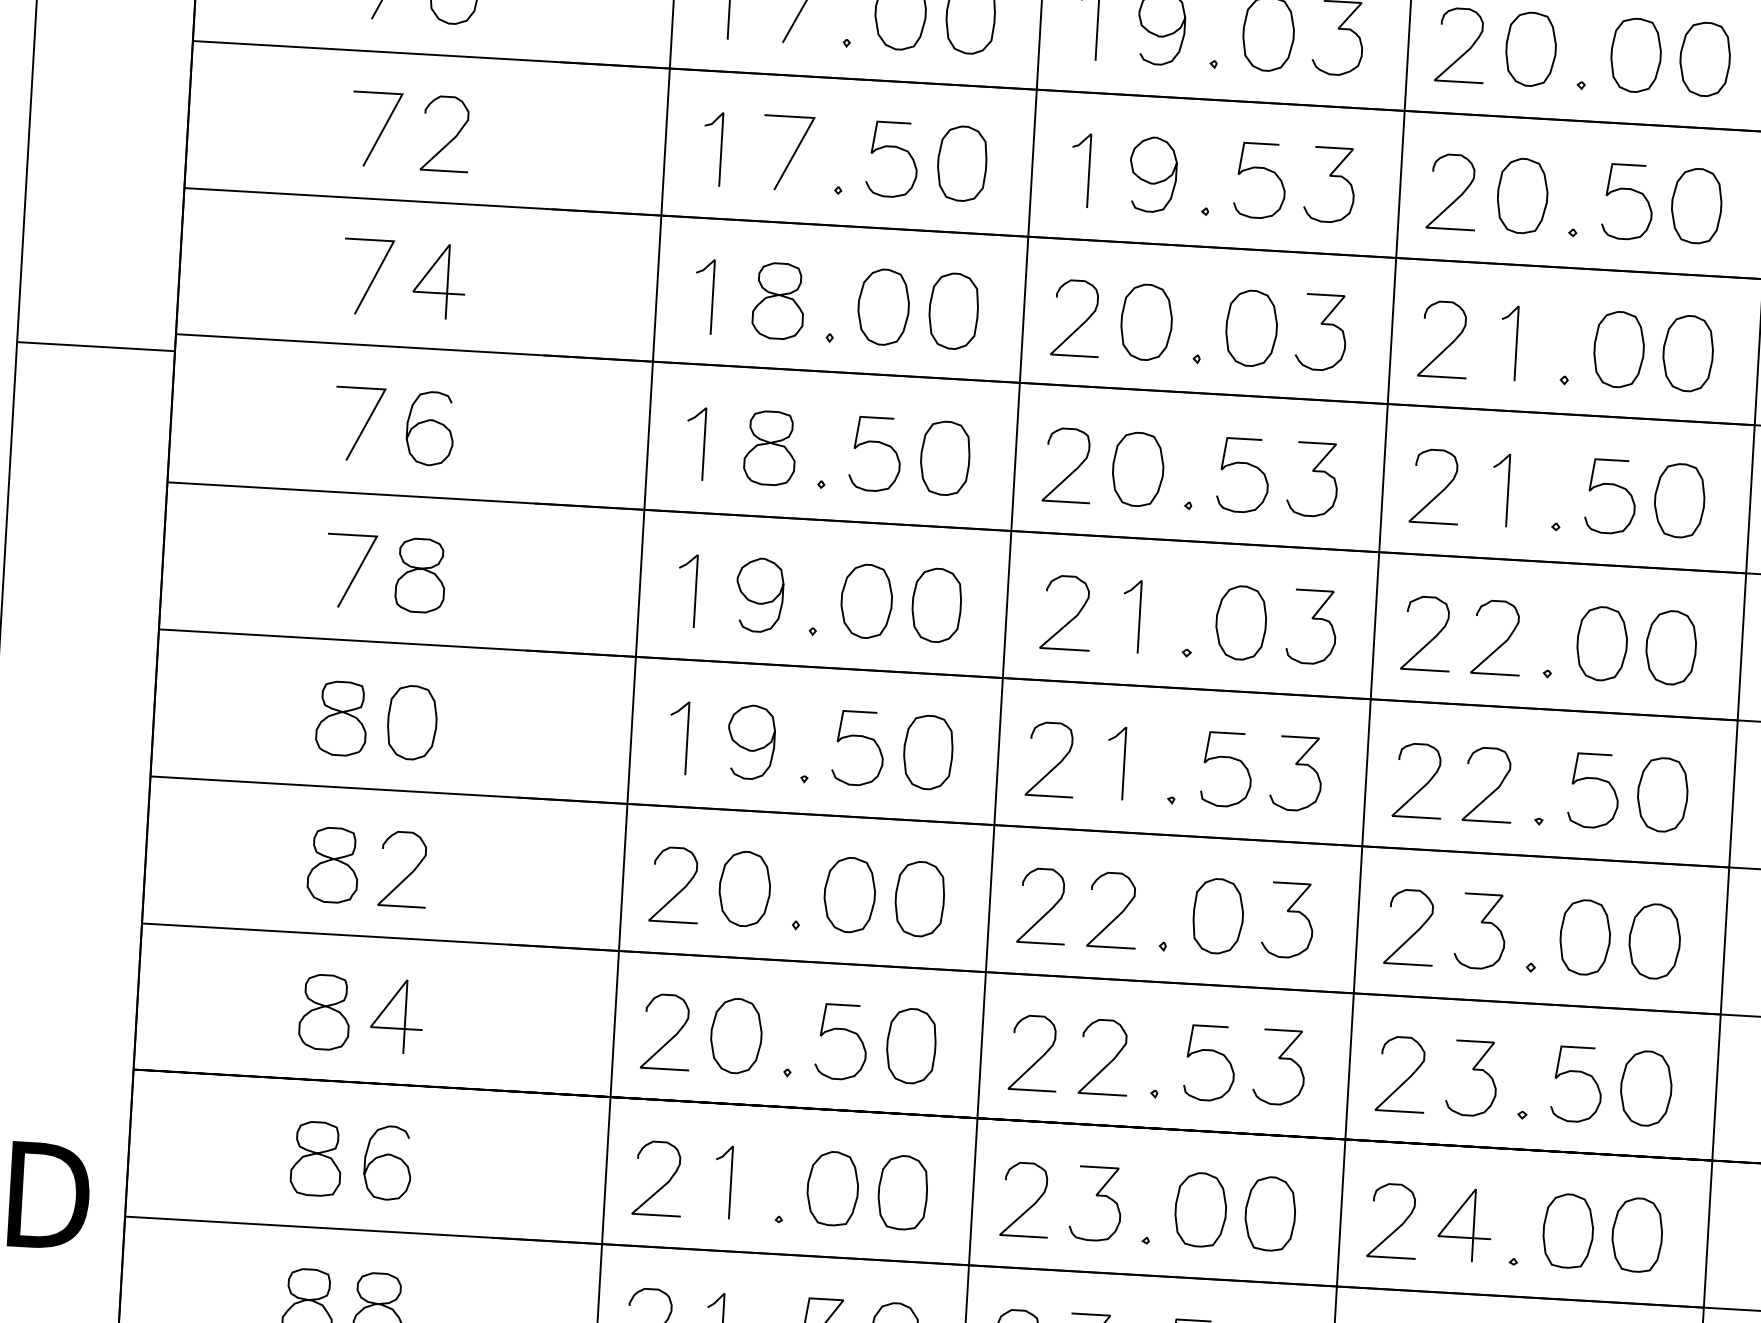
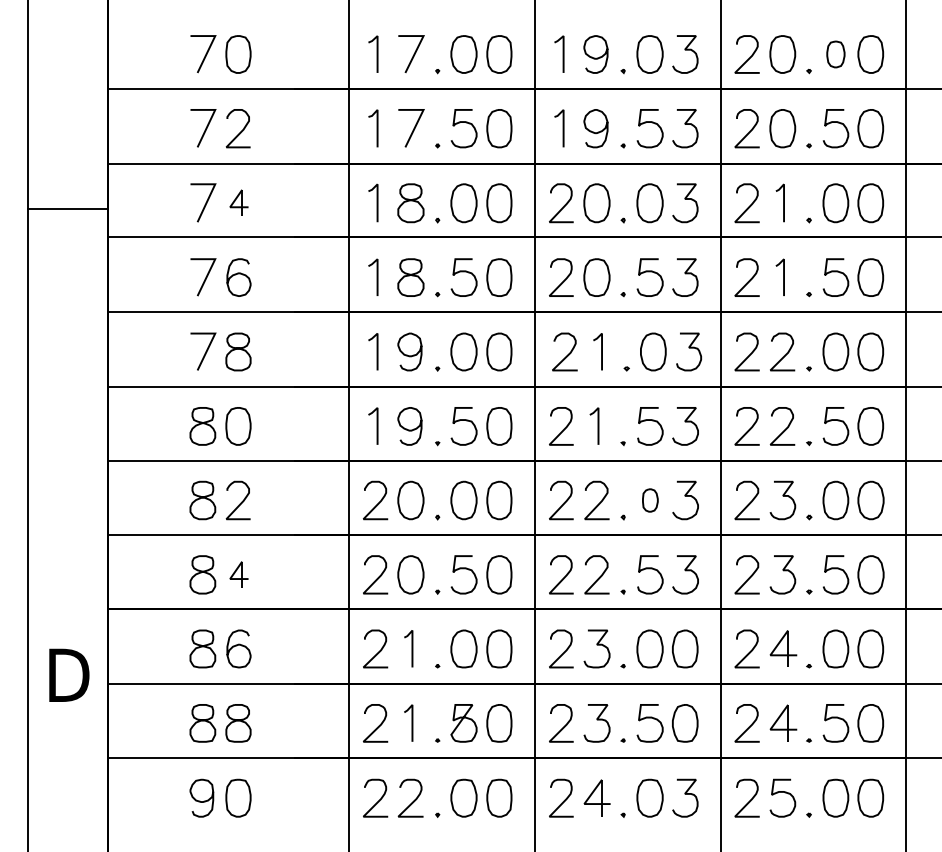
part: (1635, 55) -> (835, 54), size x0.7
part: (437, 279) -> (238, 202), size x0.7
line: (96, 347) -> (68, 209), moved
part: (1218, 916) -> (650, 500), size x0.6
part: (395, 1015) -> (238, 574), size x0.7

